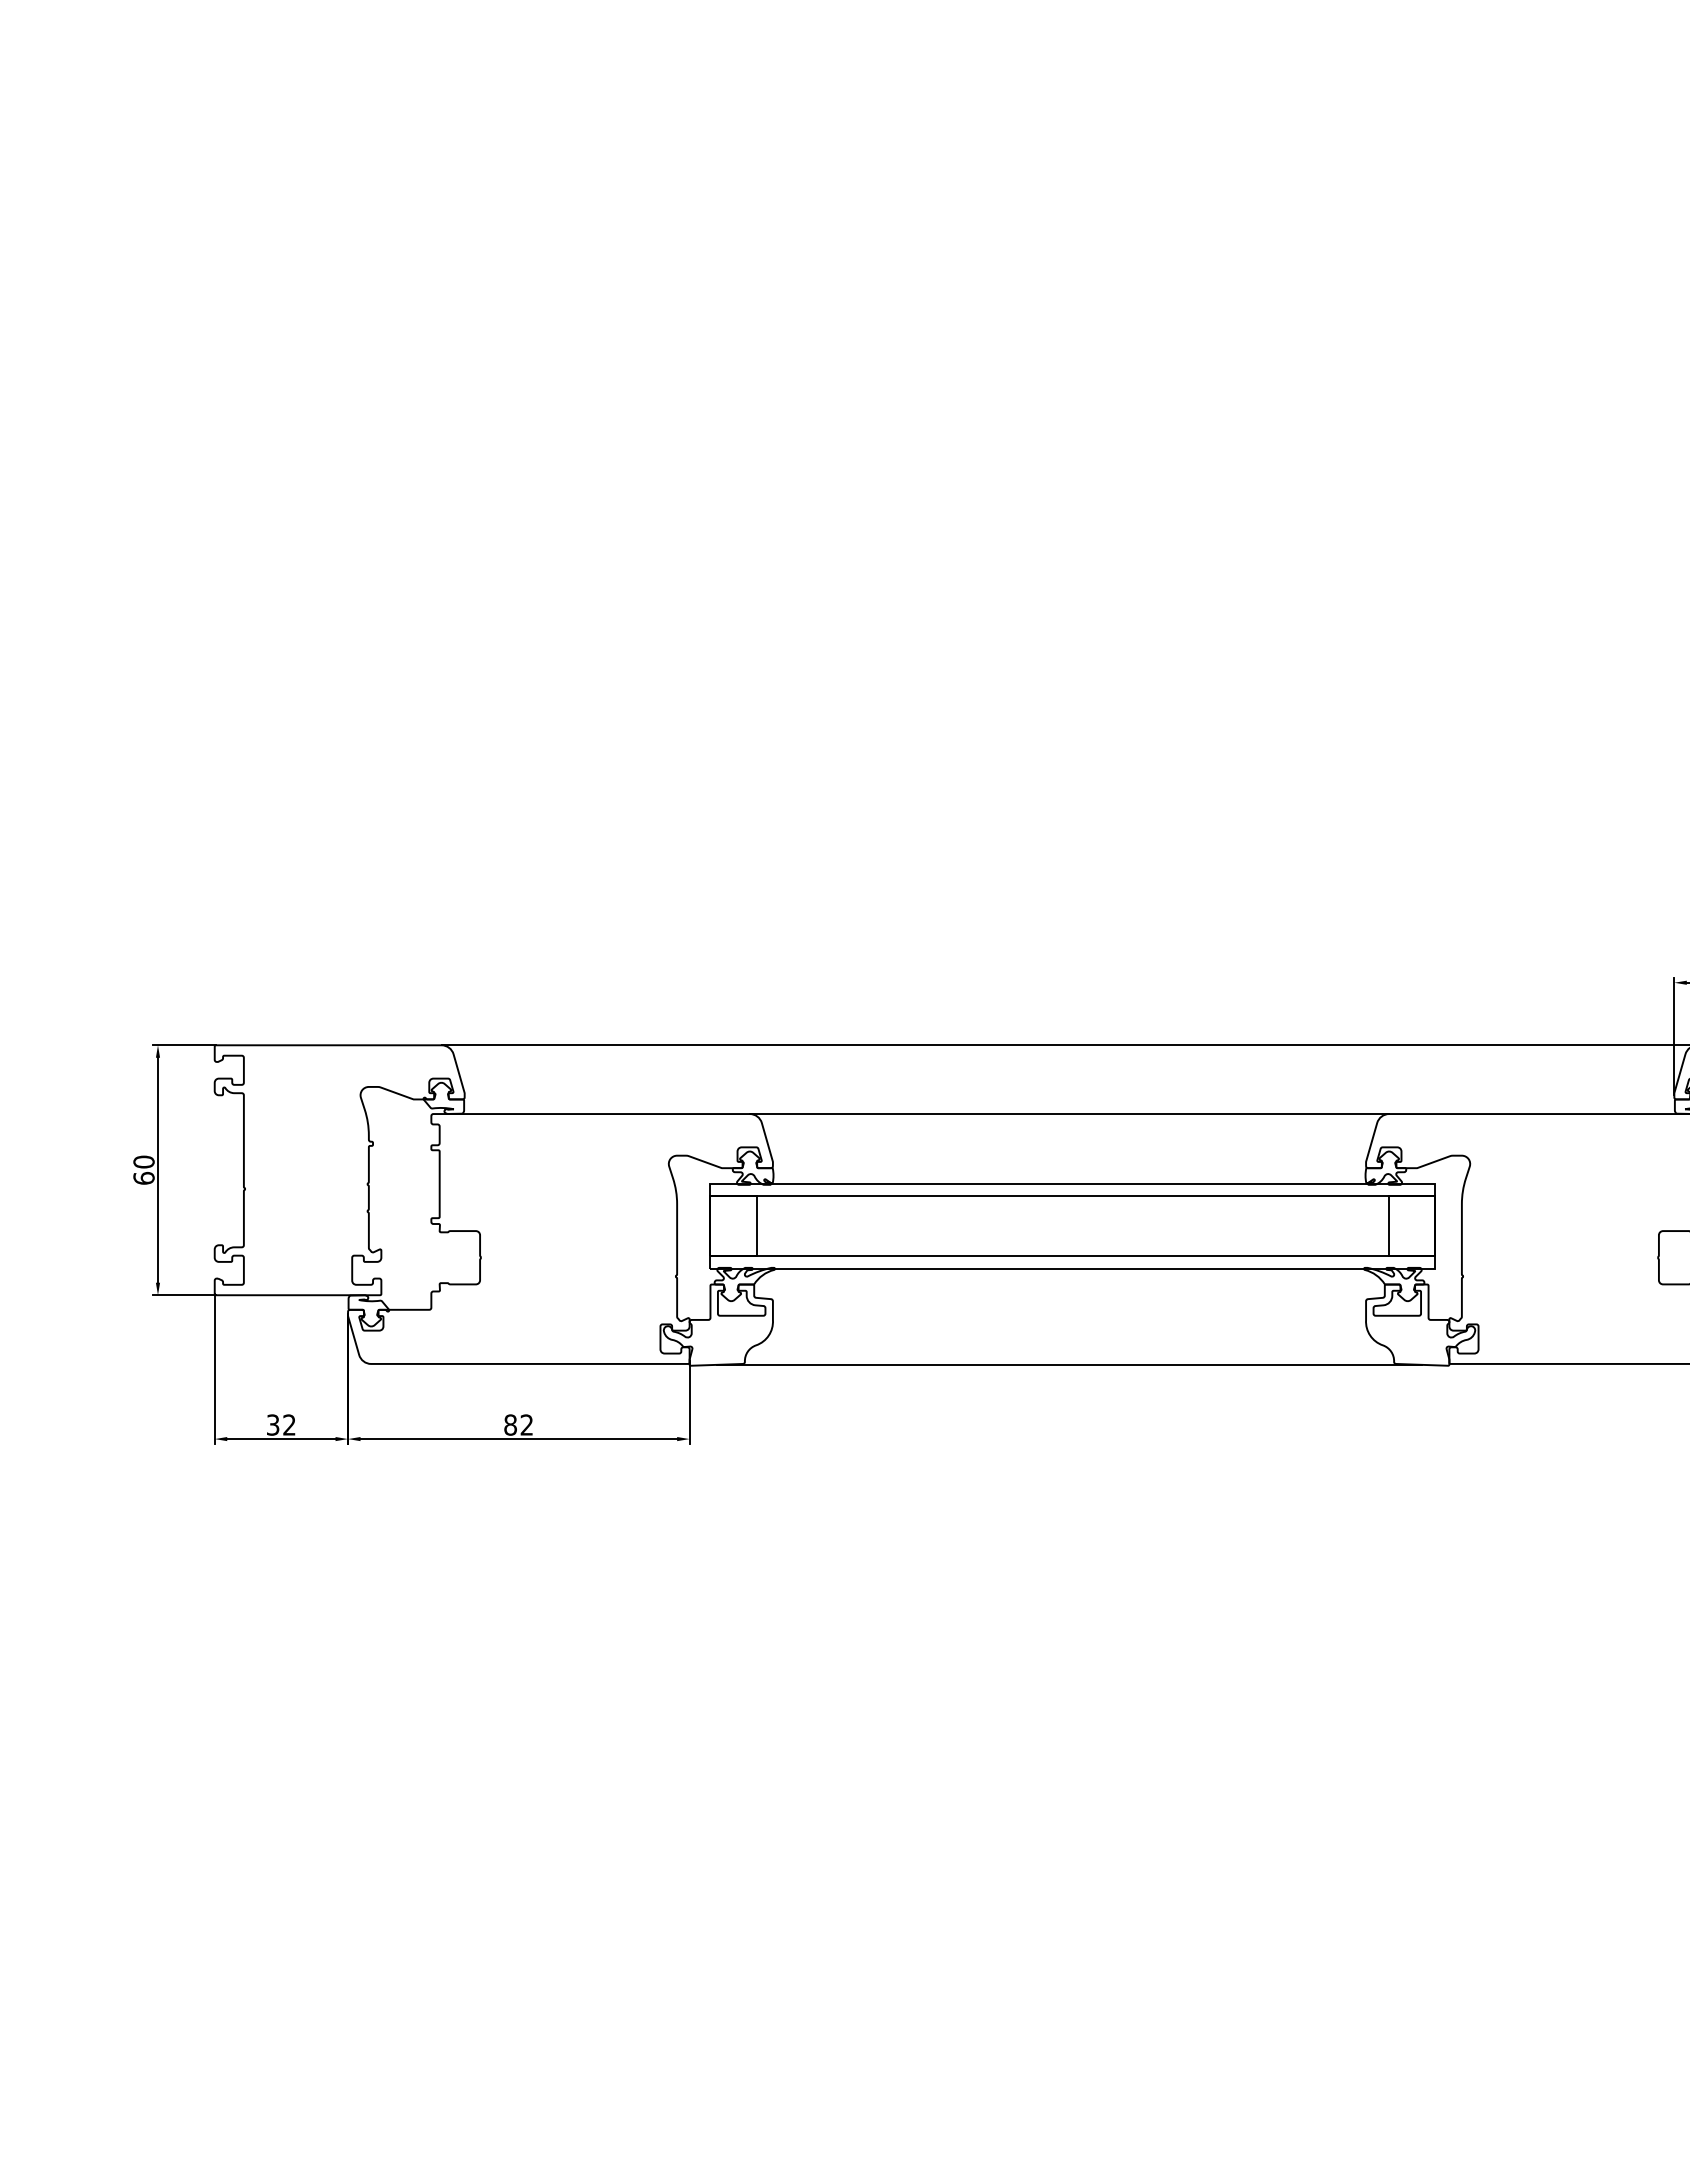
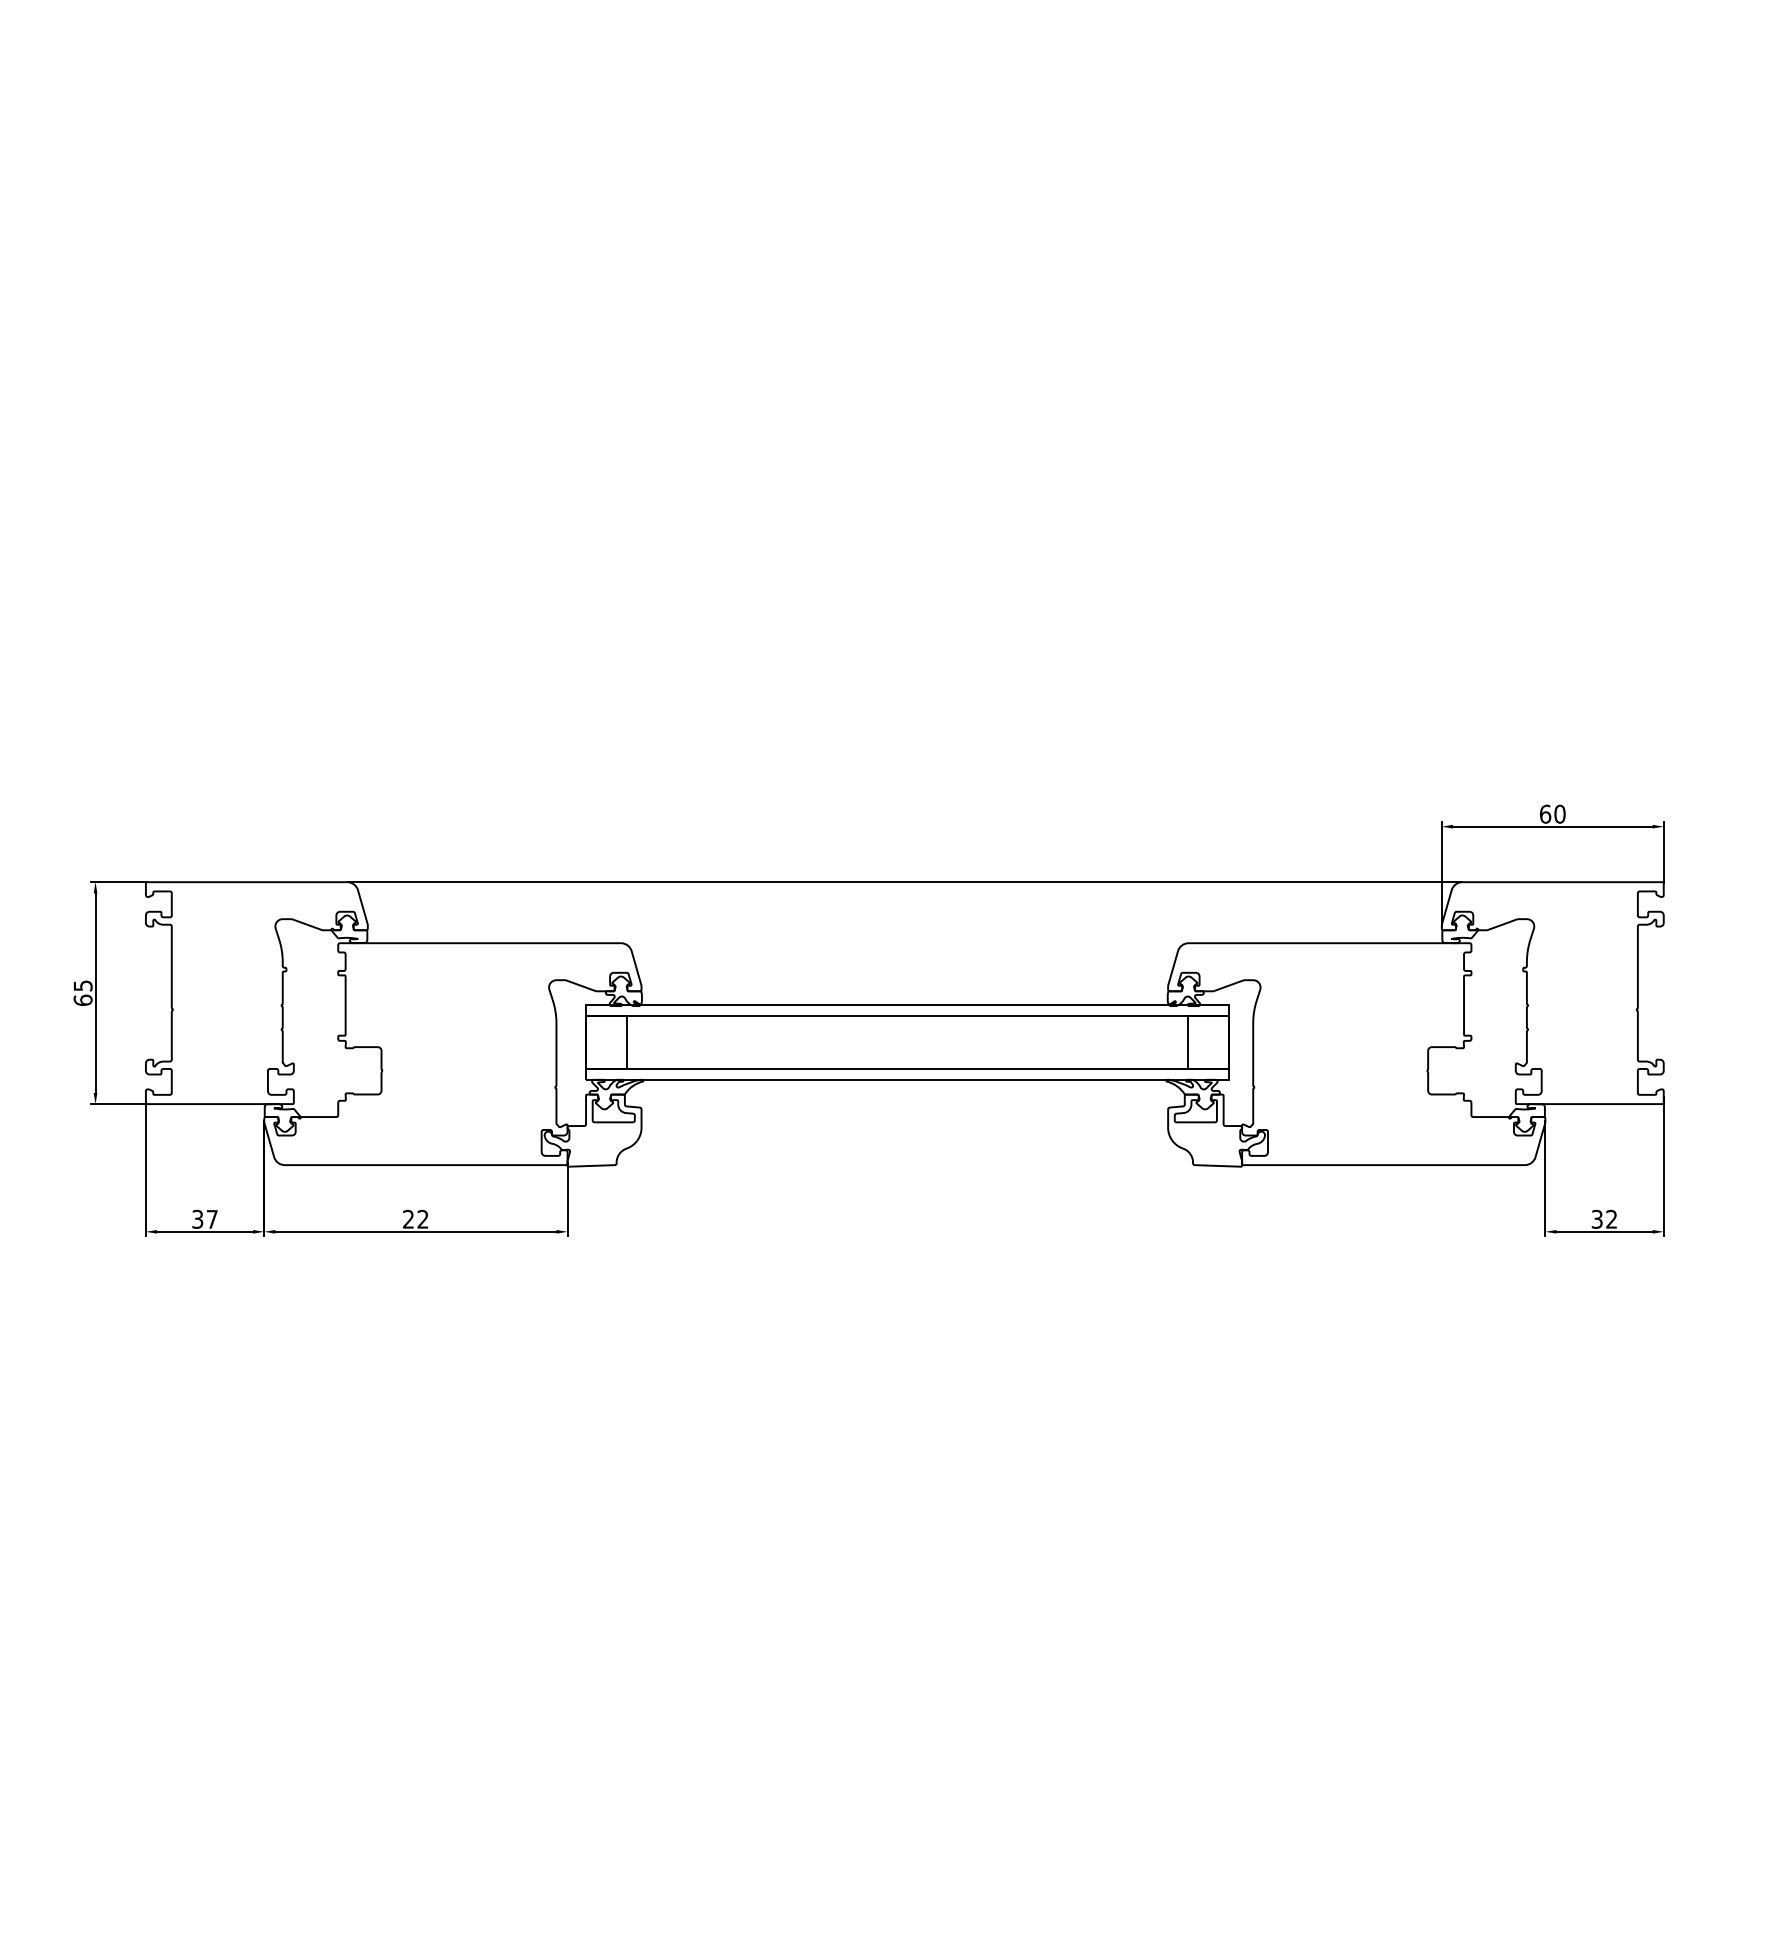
line: (1069, 1114) -> (904, 943), removed
text: (143, 1161) -> (82, 985), 60 -> 65
line: (1069, 1364) -> (904, 1165), removed
text: (288, 1424) -> (211, 1218), 32 -> 37
text: (510, 1424) -> (408, 1218), 82 -> 22

